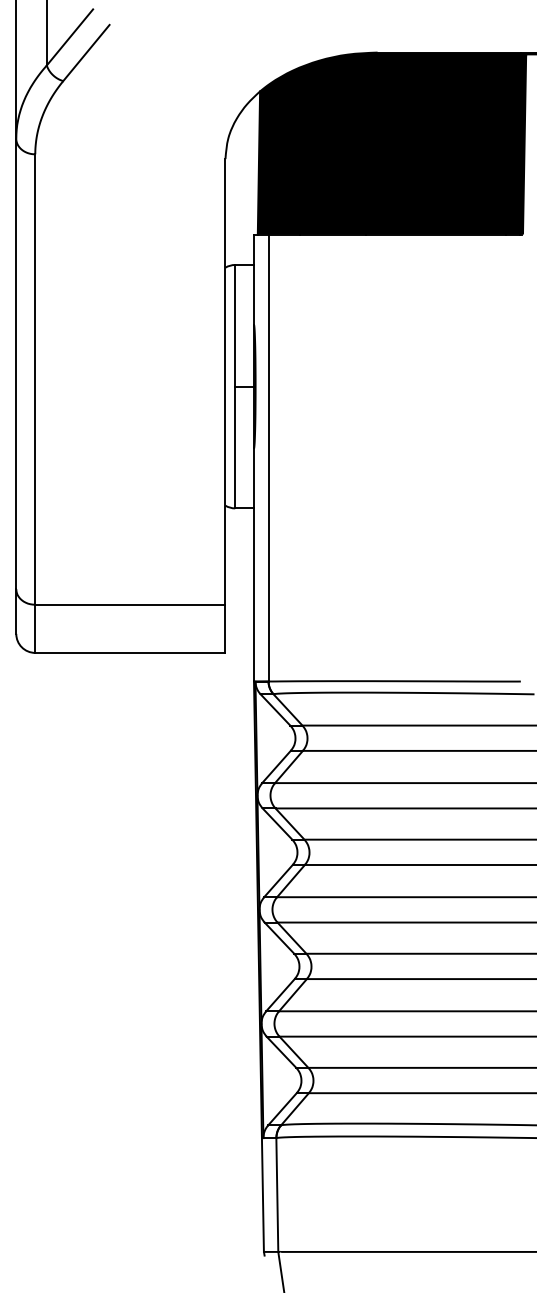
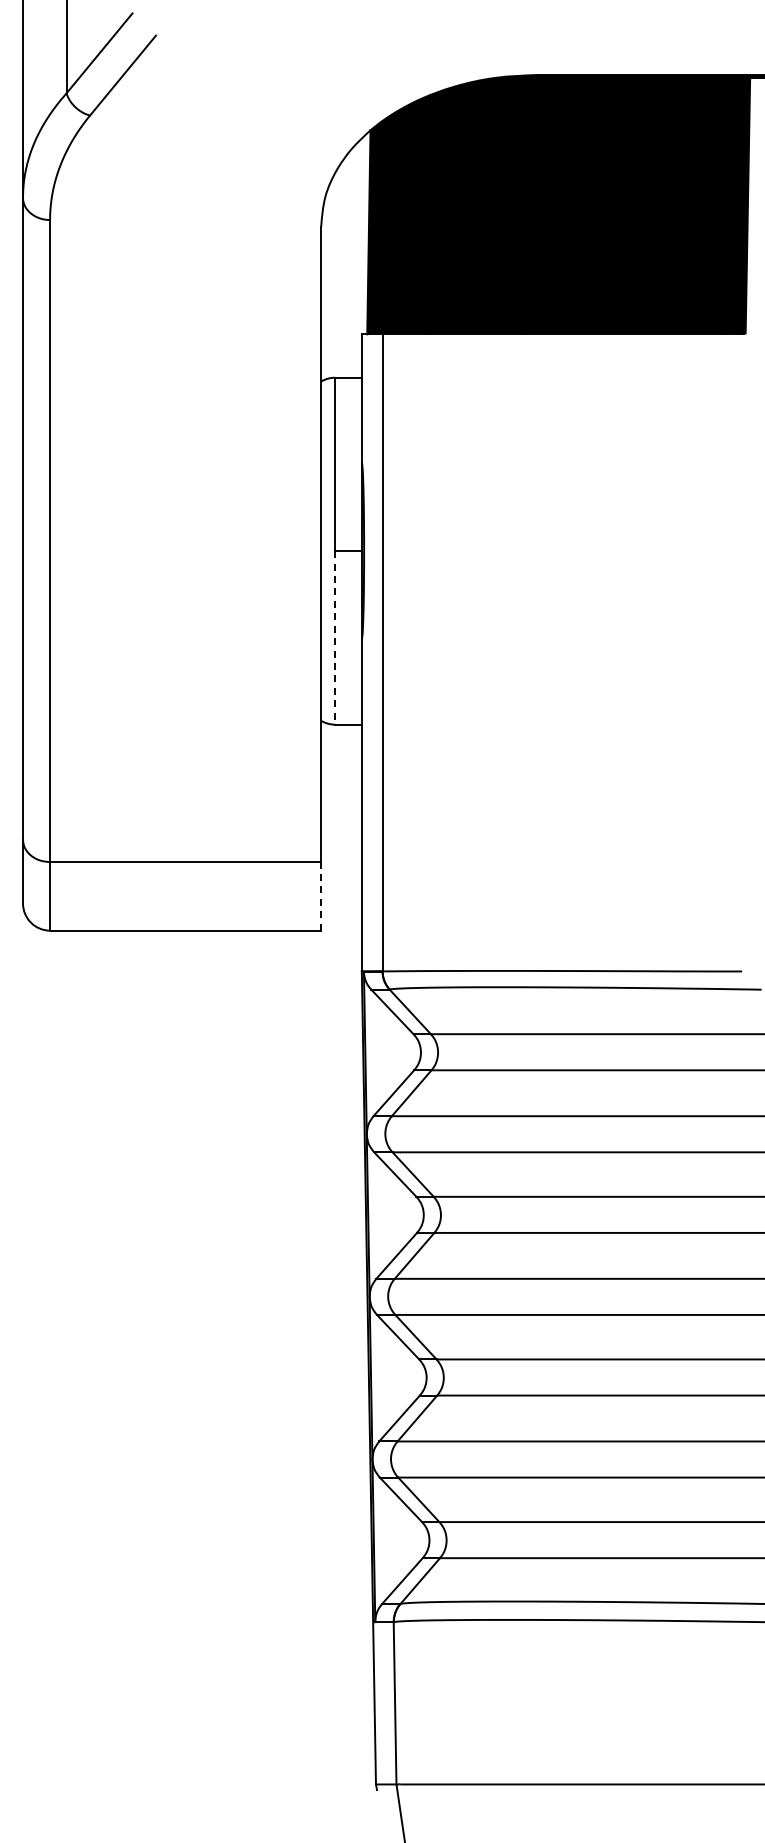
line: (235, 447) -> (335, 637), solid -> dashed
line: (225, 628) -> (321, 895), solid -> dashed

